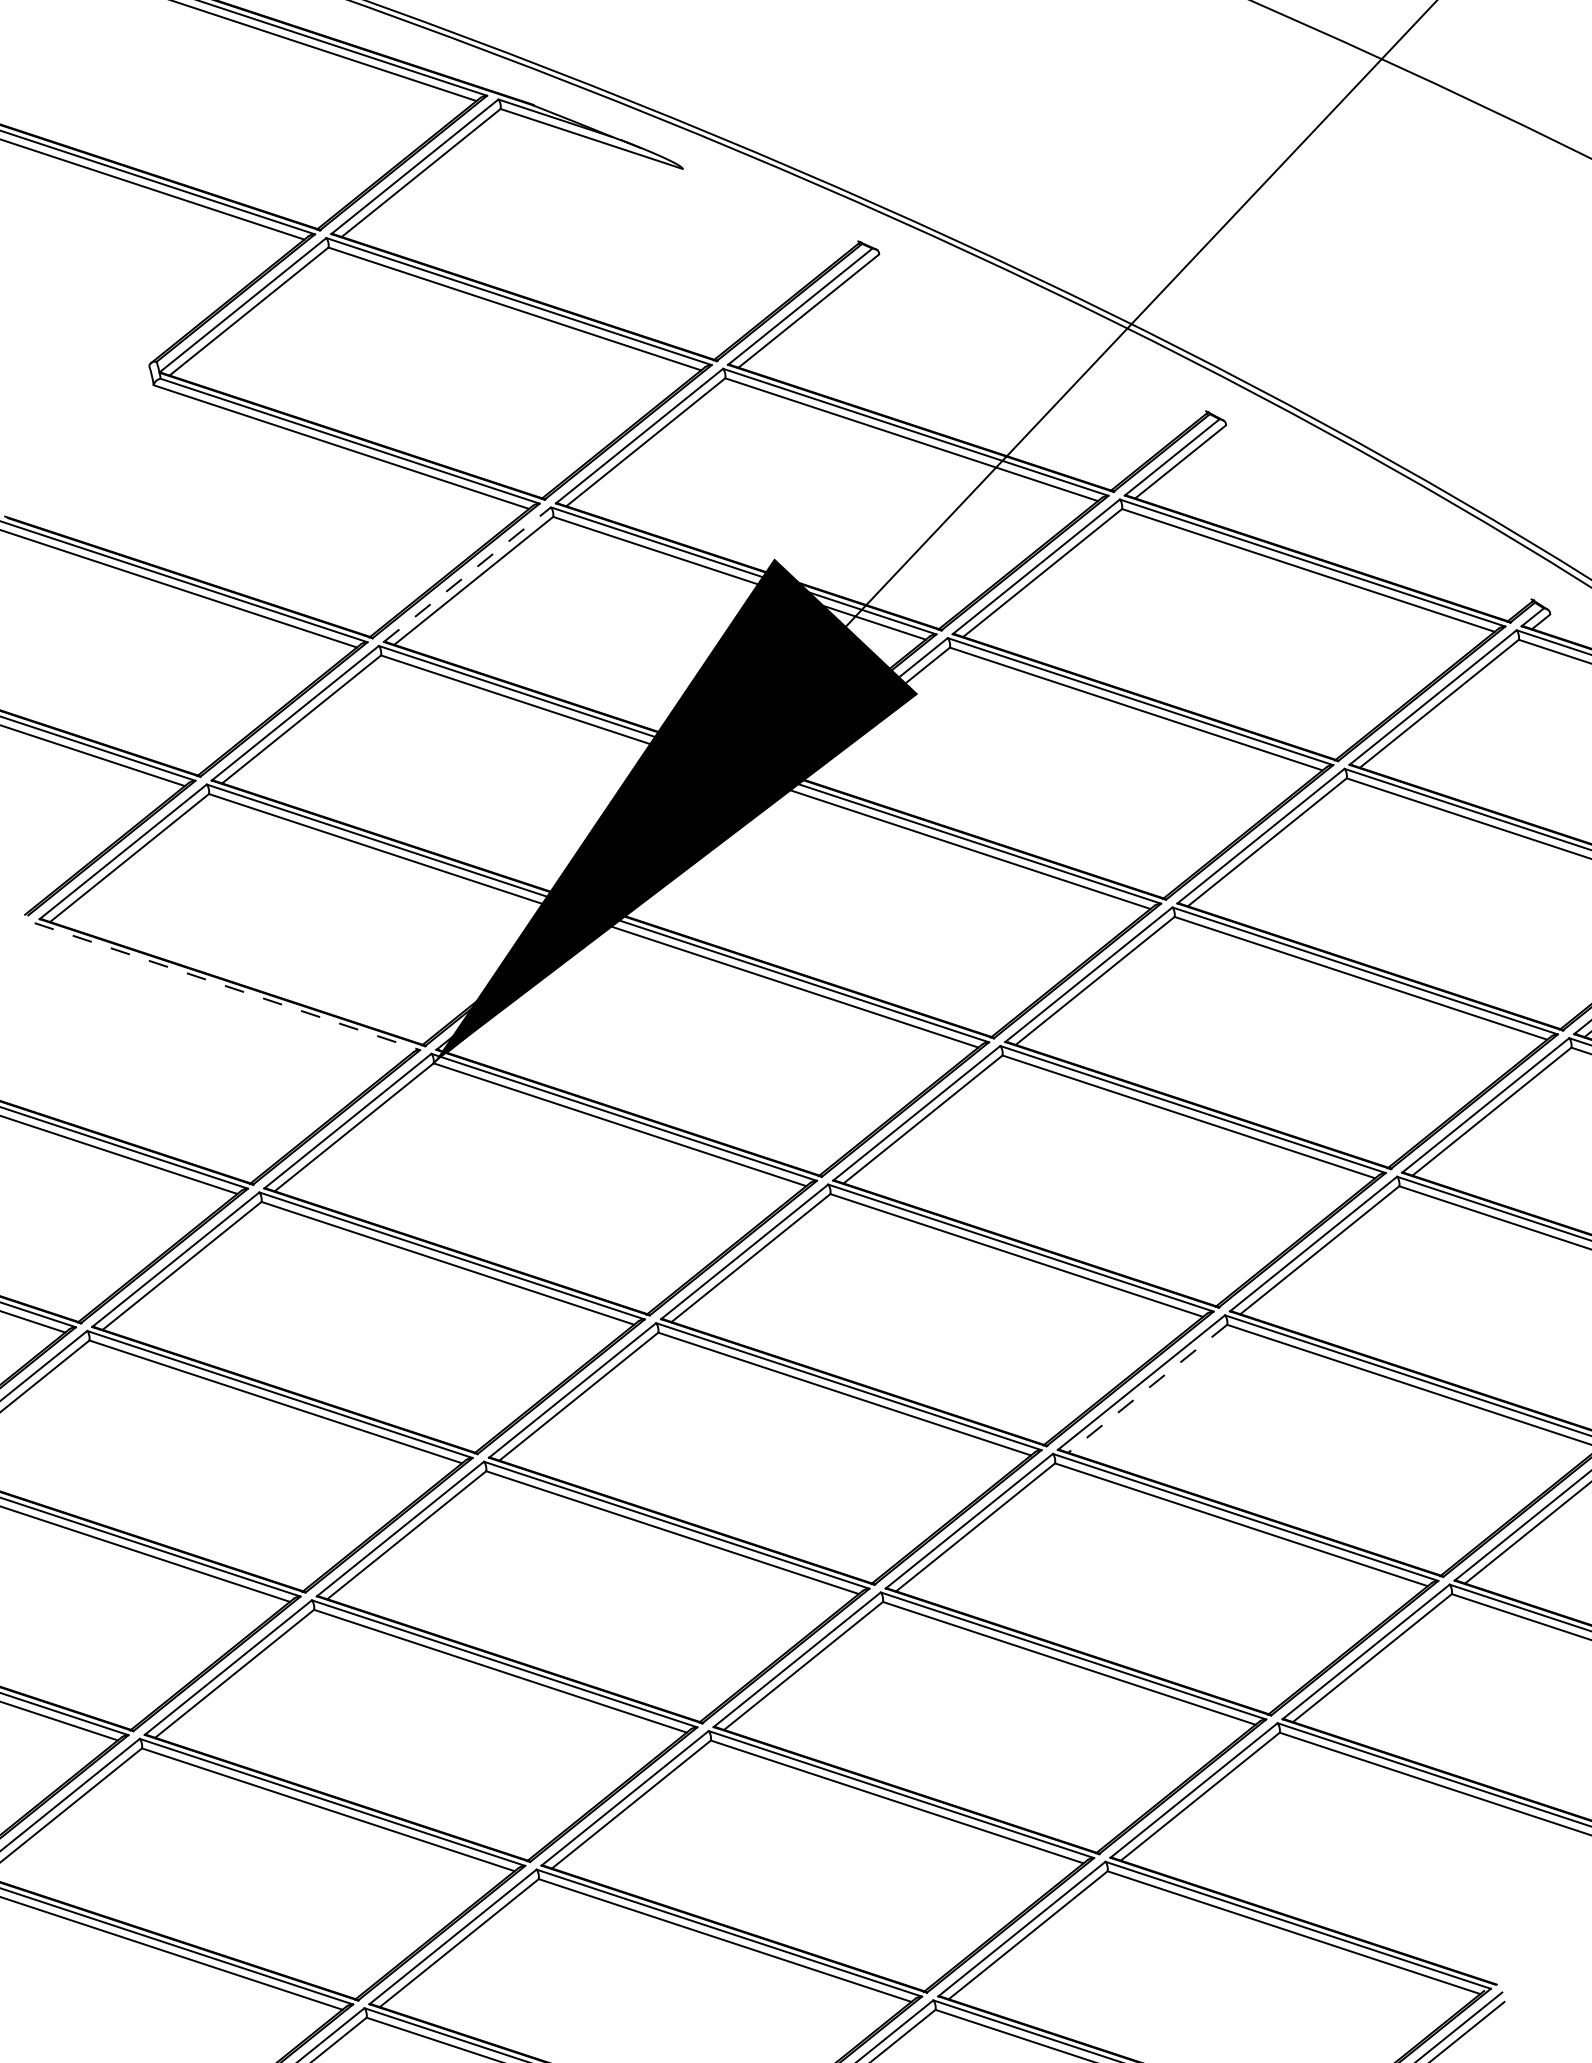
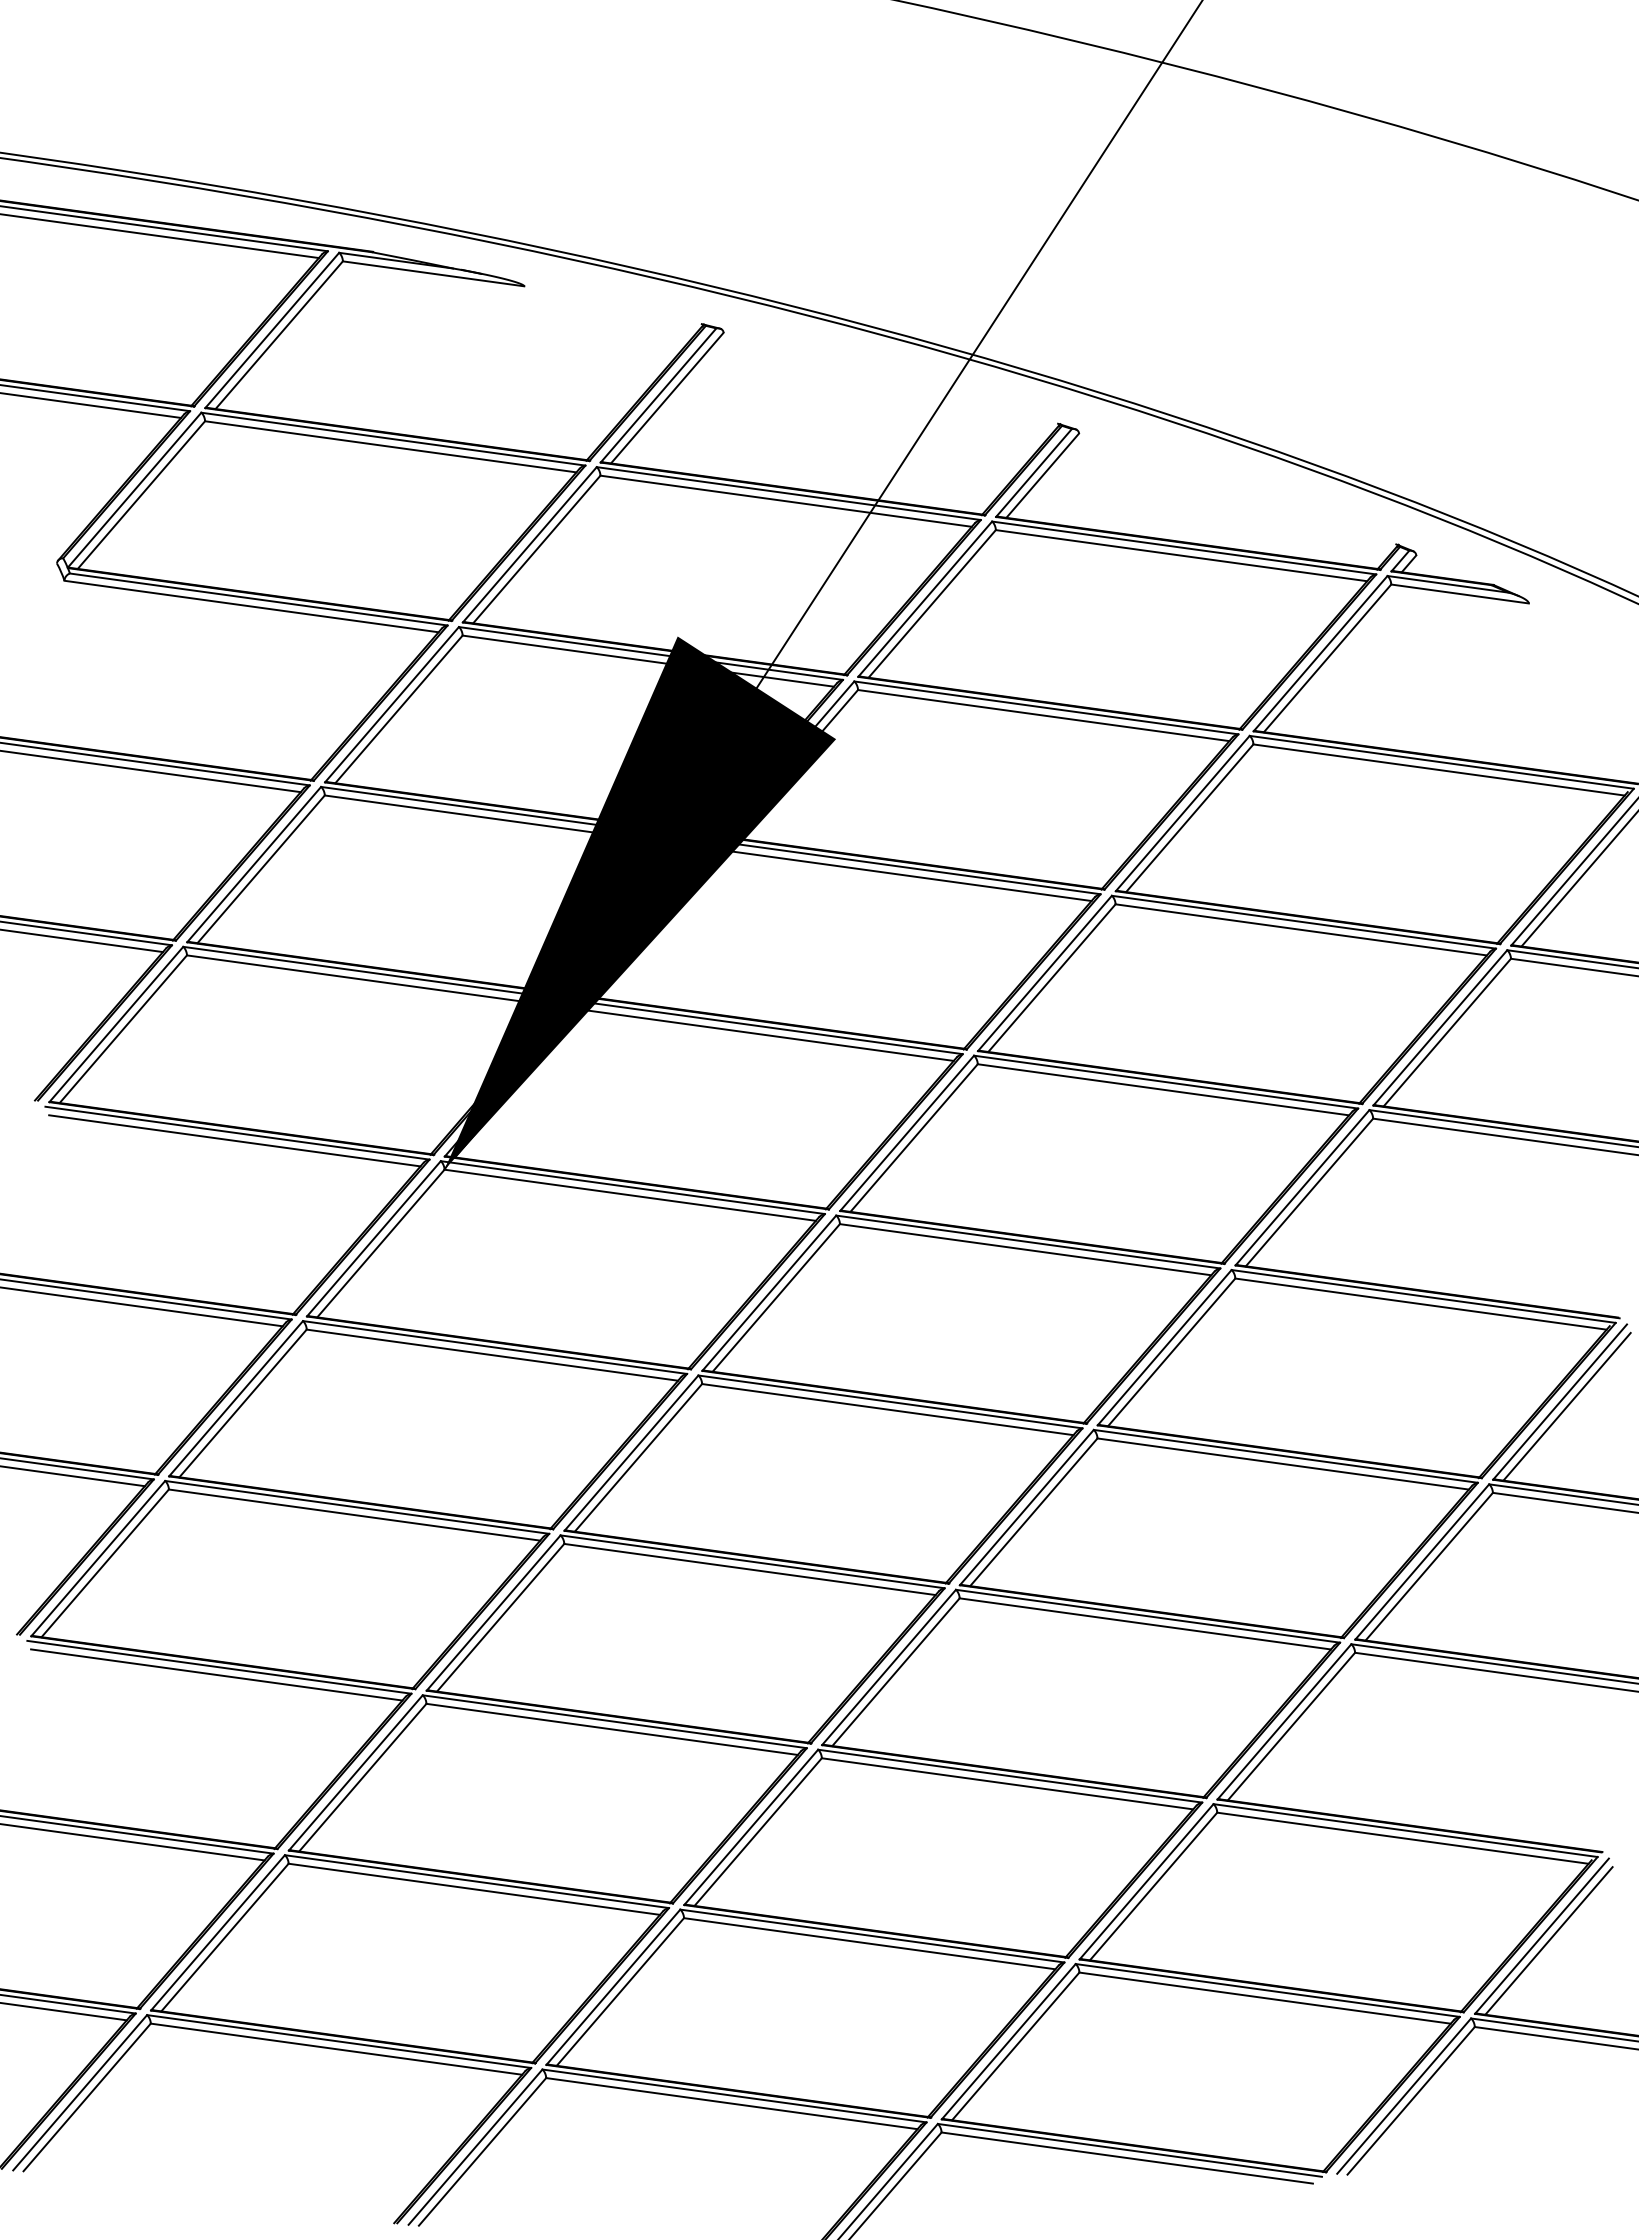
line: (466, 574) -> (391, 704), dashed -> solid
line: (227, 986) -> (237, 1133), dashed -> solid
line: (222, 993) -> (234, 1140), added
line: (1147, 1388) -> (1171, 1352), dashed -> solid

